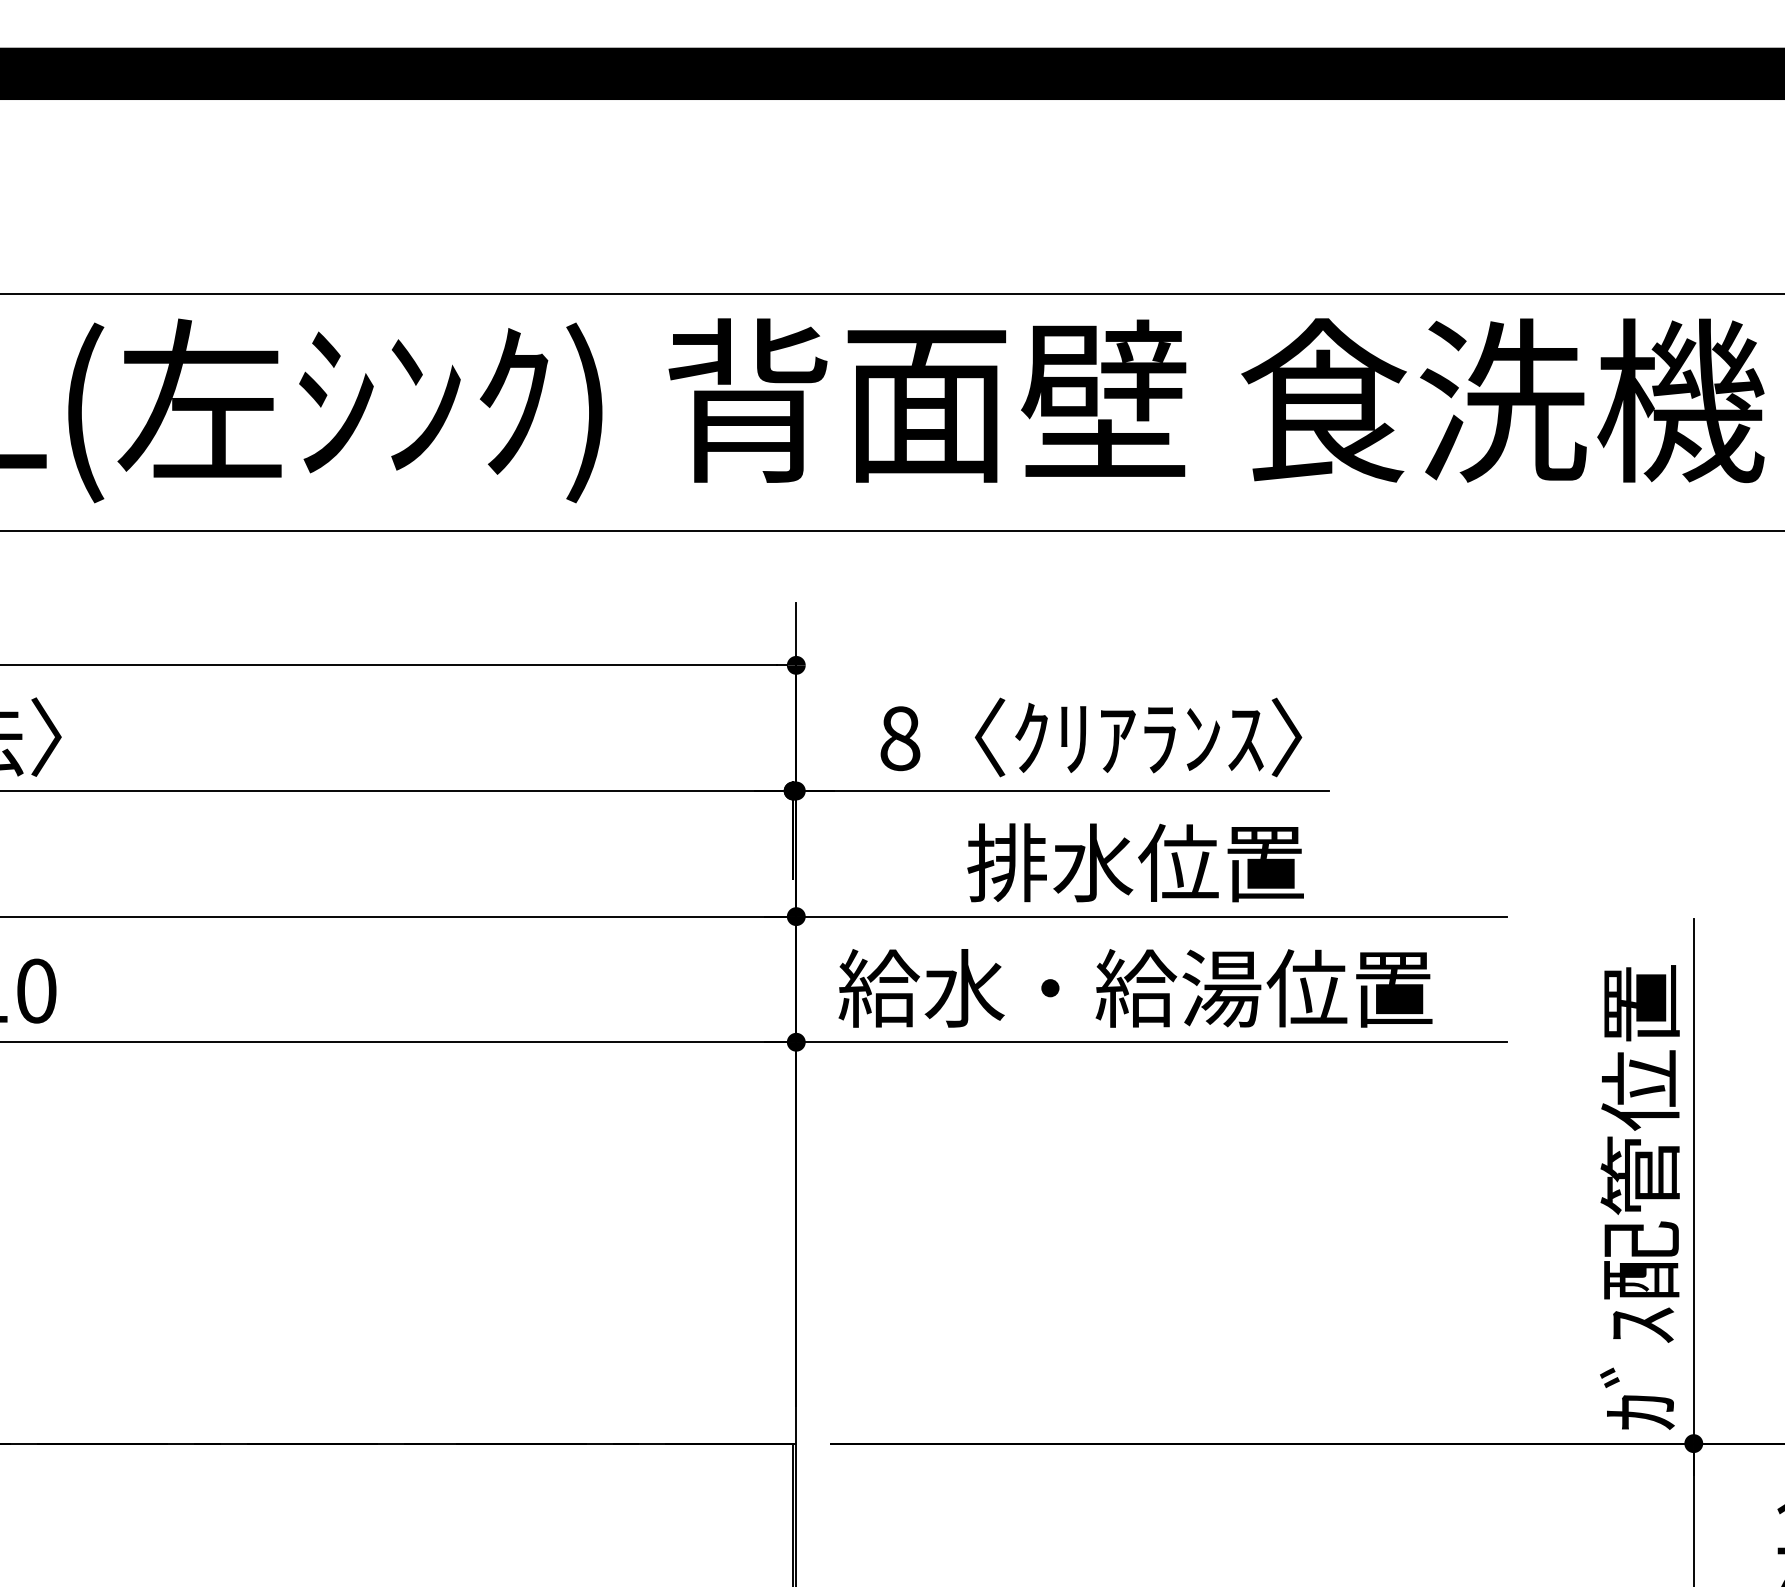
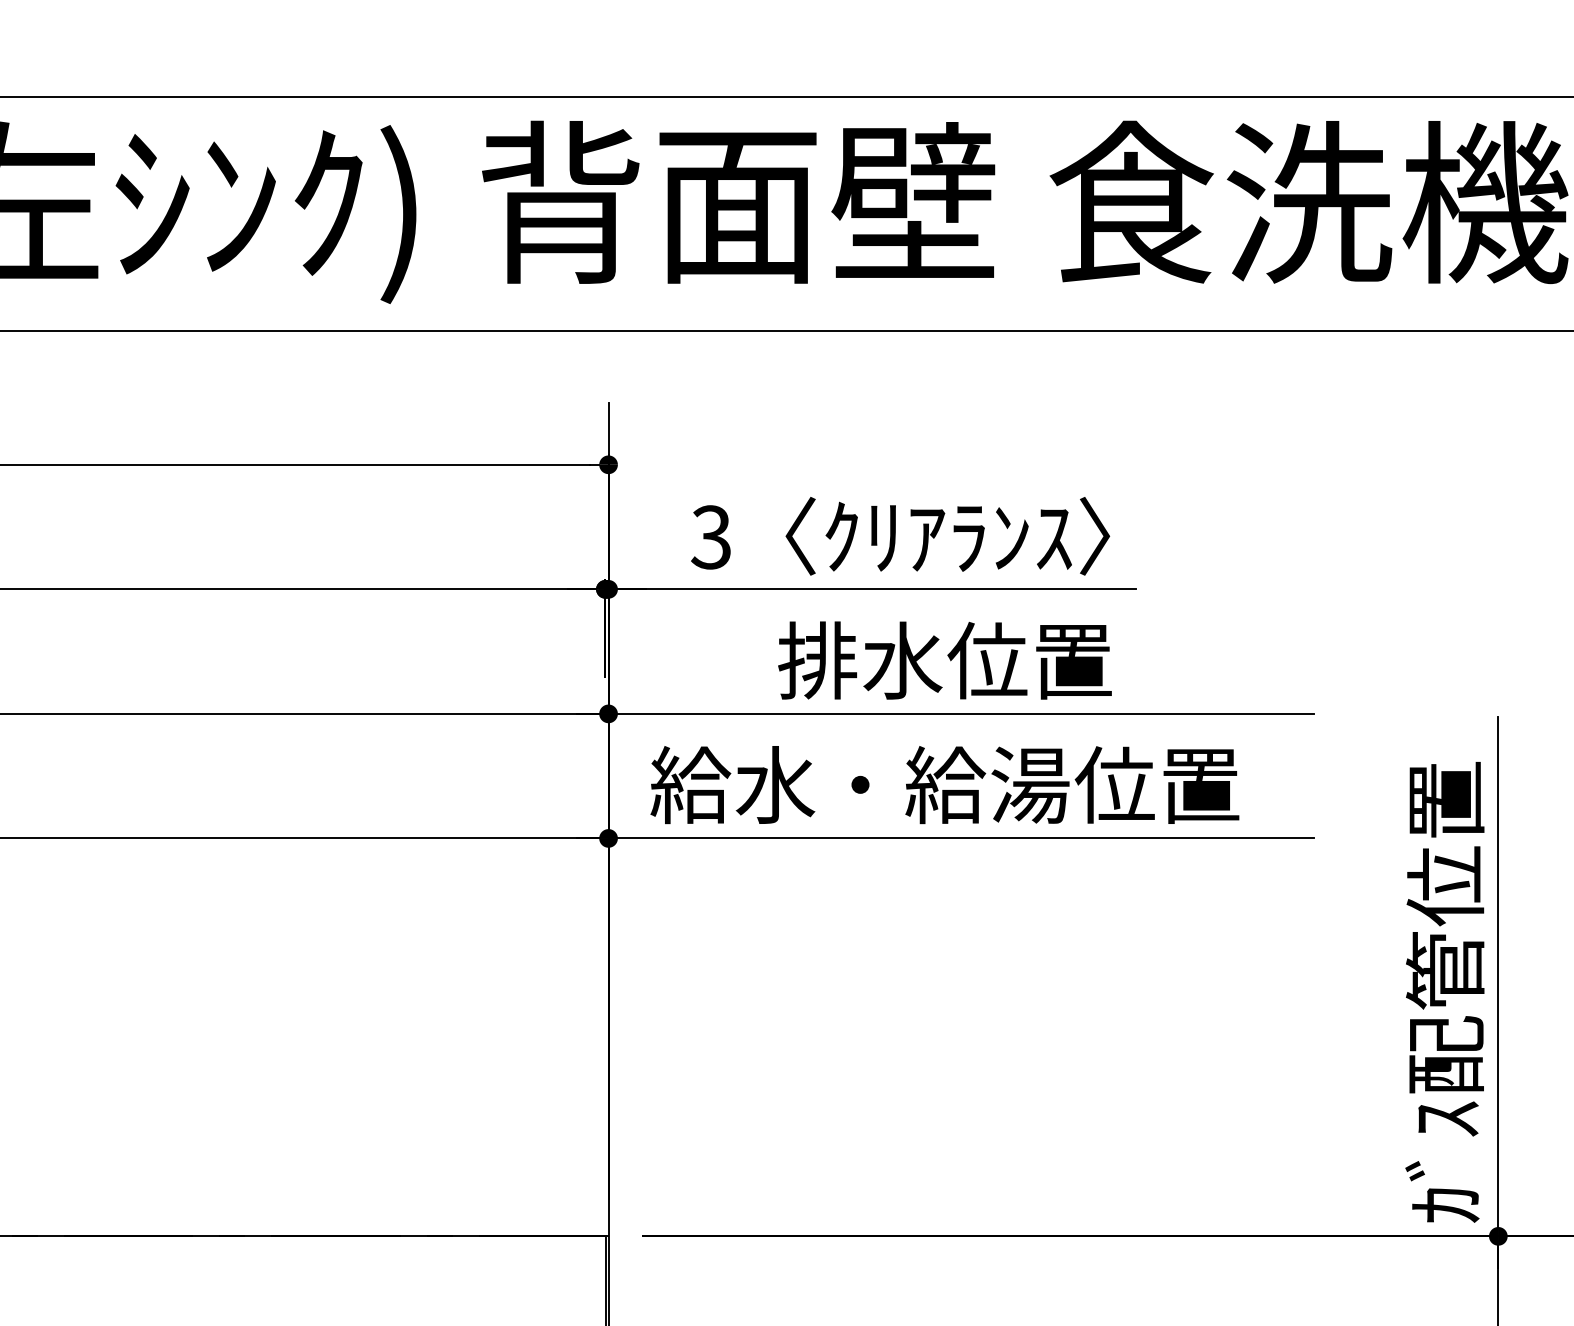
text: (899, 738) -> (710, 537), 8 -> 3

